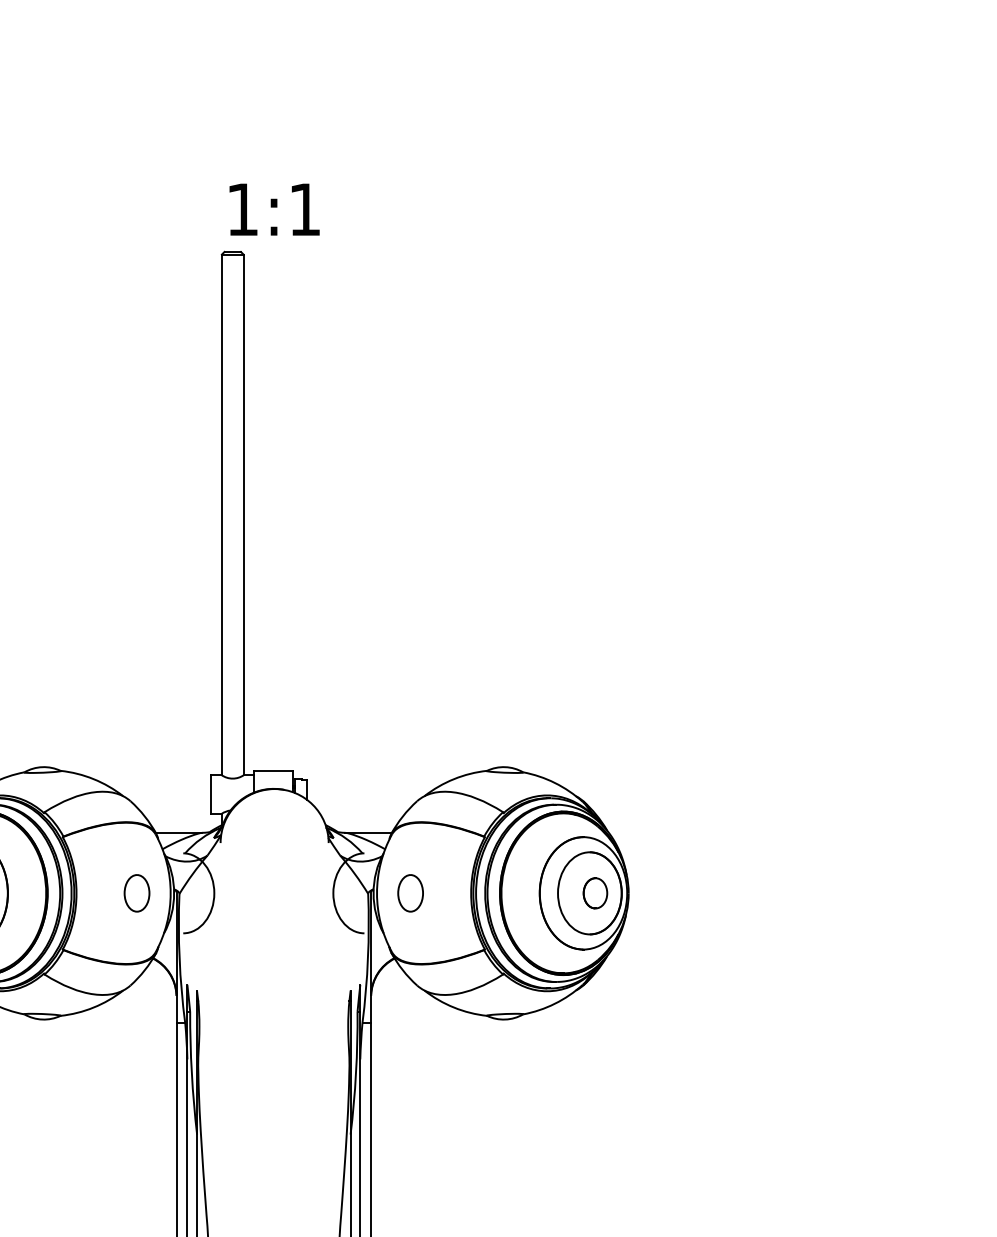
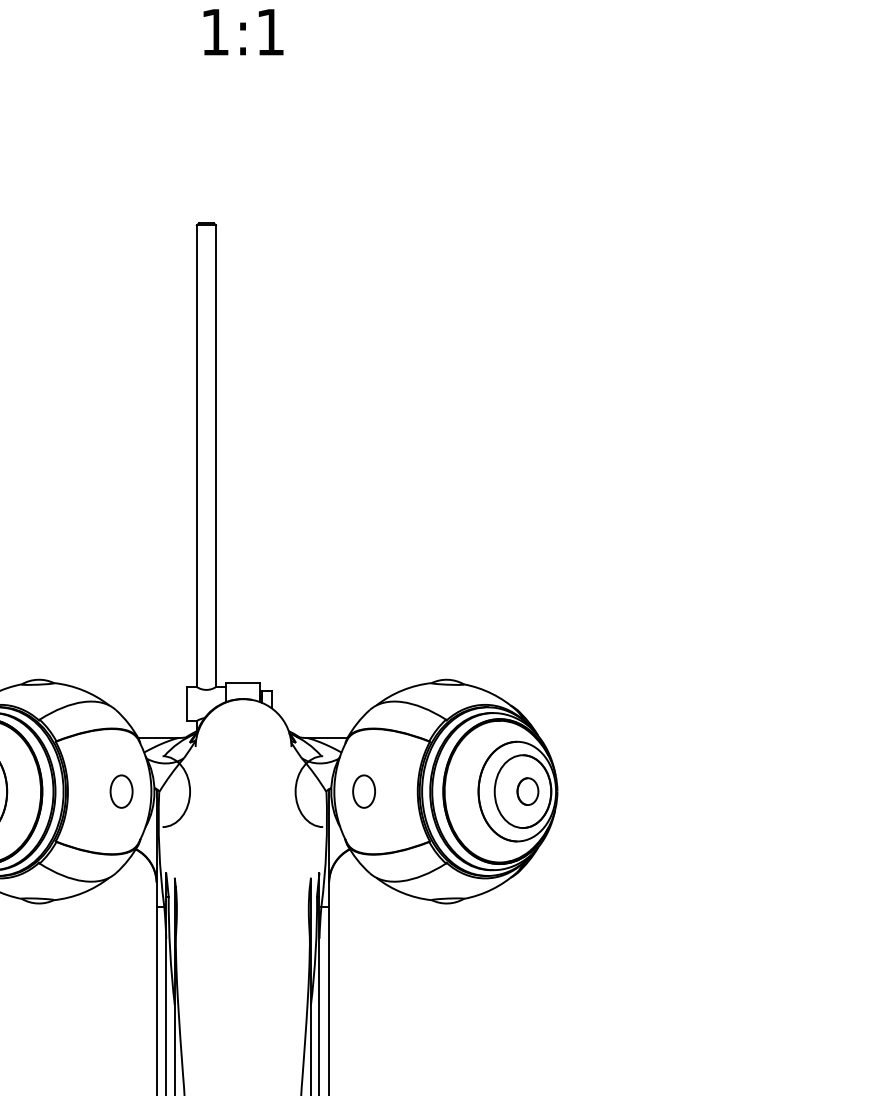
text: (274, 209) -> (243, 32), moved

